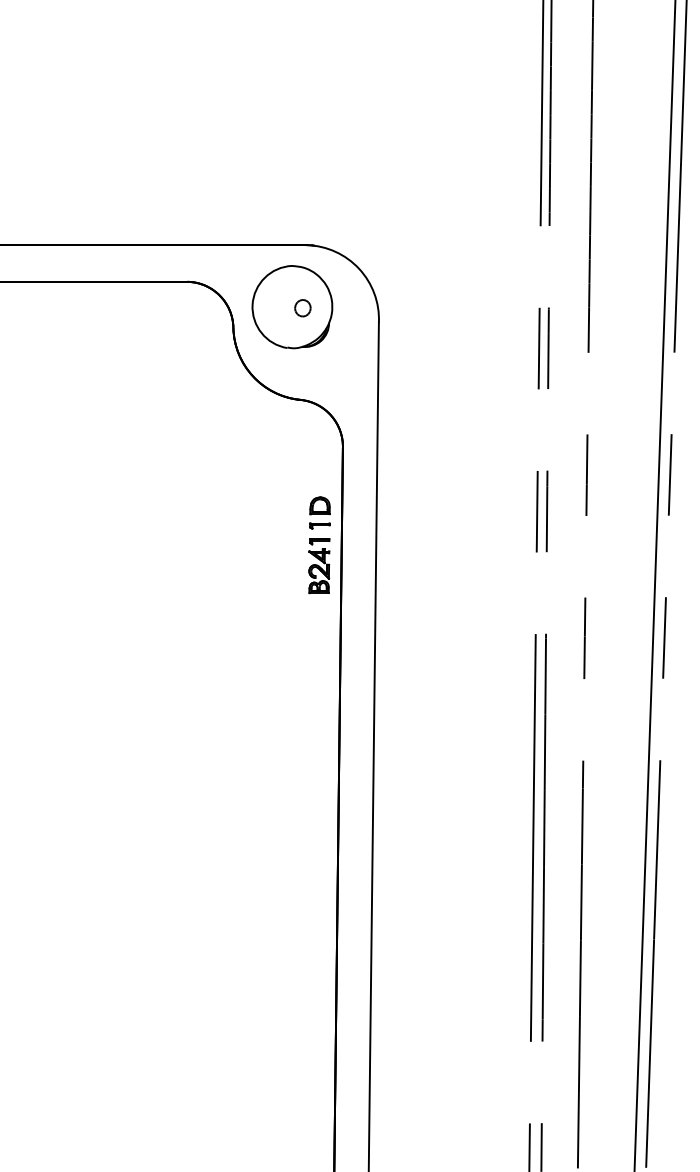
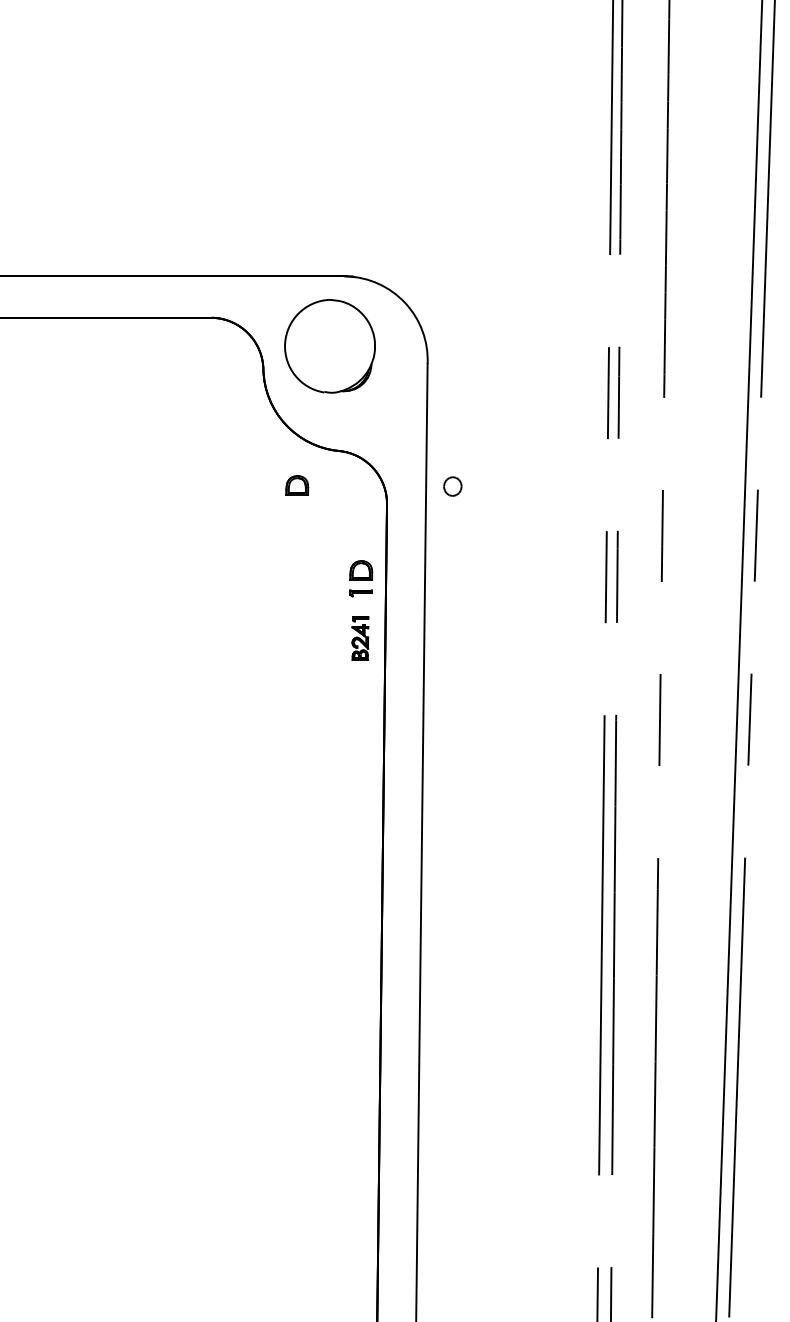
part: (302, 308) -> (452, 486), moved
part: (263, 430) -> (297, 485), added
part: (319, 566) -> (360, 638), size x0.7

